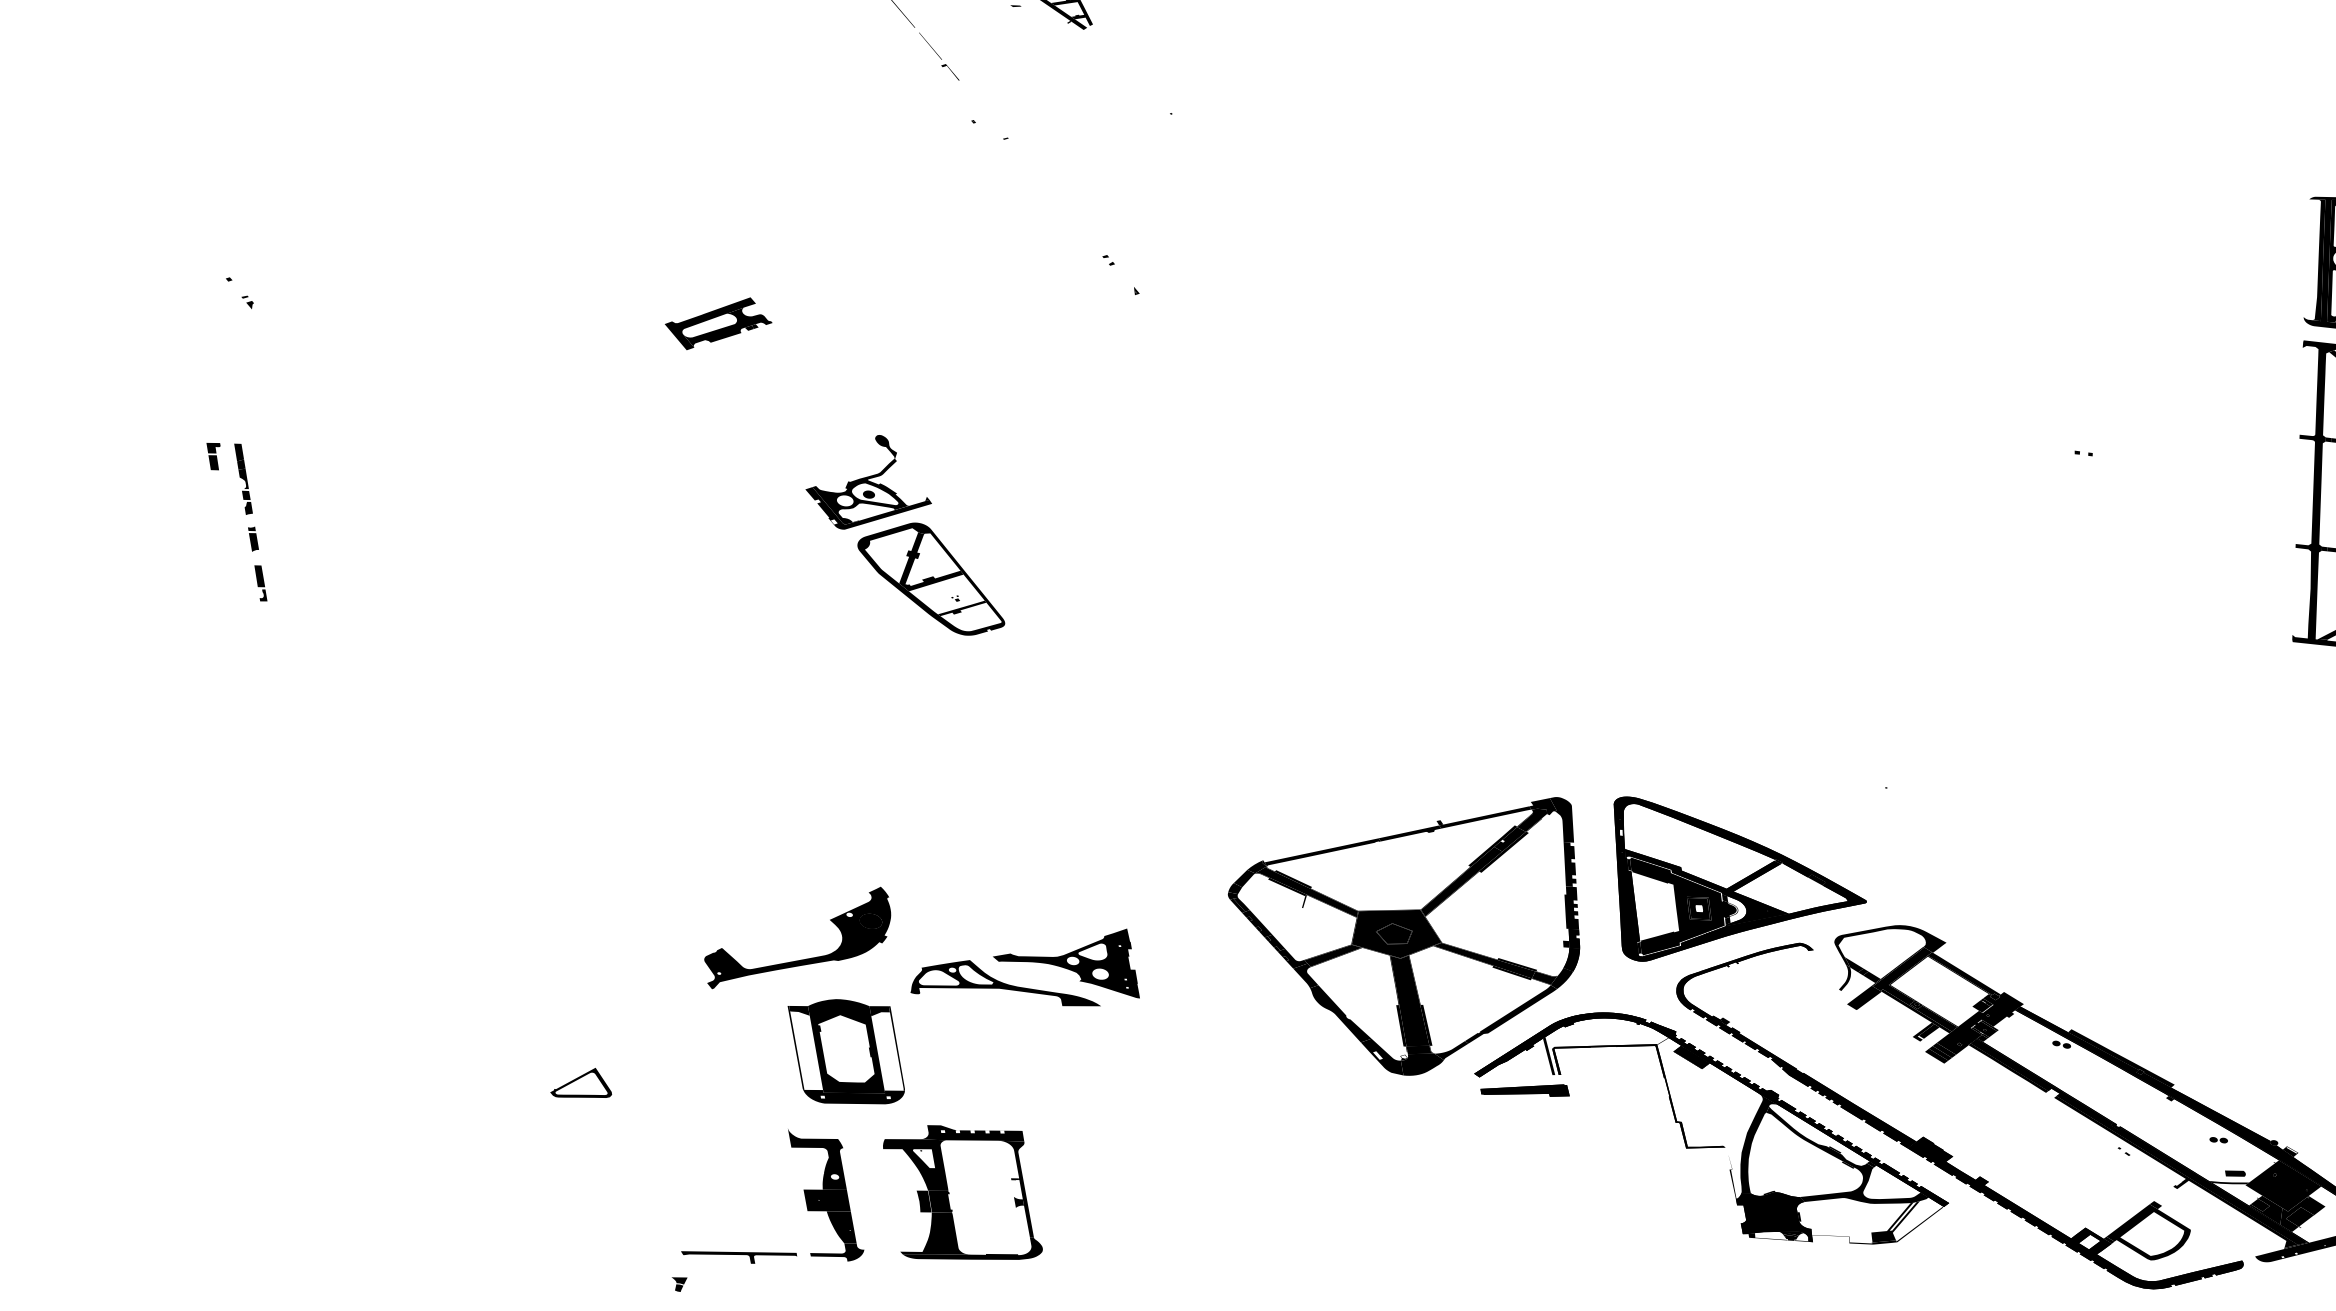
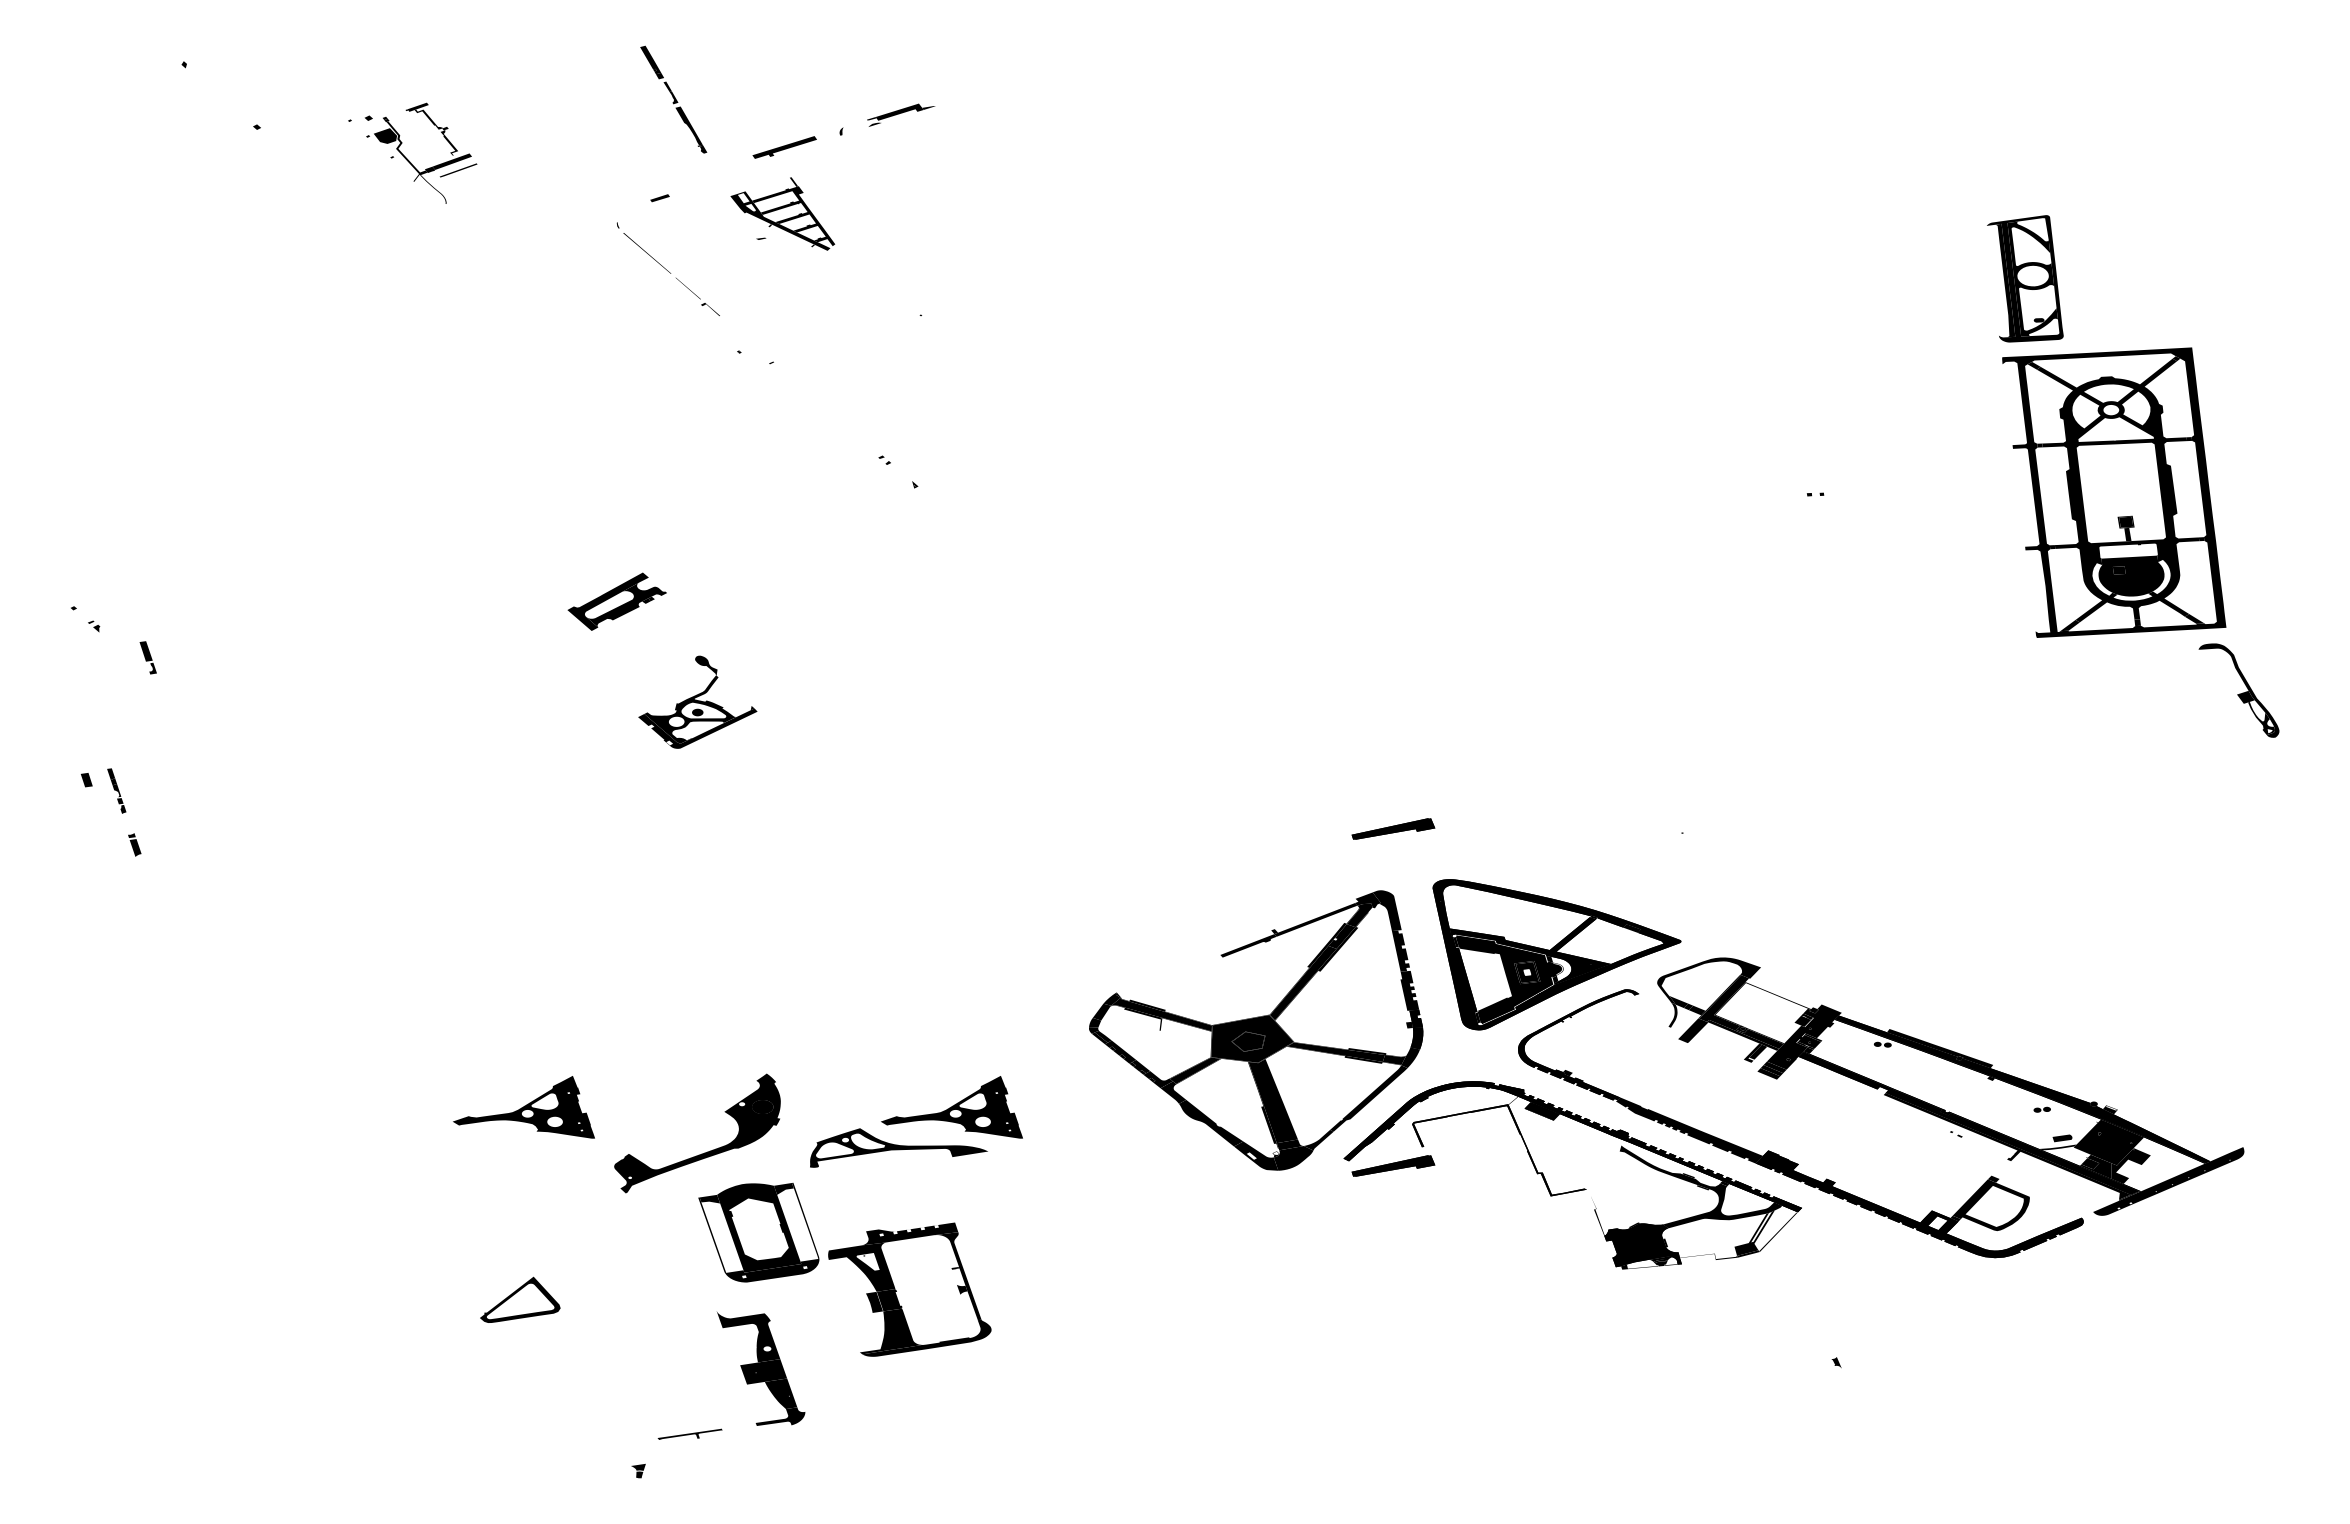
part: (717, 323) -> (616, 601), moved
fill: (212, 447) -> (83, 766), removed
part: (243, 478) -> (116, 790), size x0.7
part: (932, 577) -> (768, 779), removed
part: (260, 582) -> (147, 657), moved
part: (1582, 734) -> (1393, 828), added
fill: (1322, 851) -> (1170, 975), removed
part: (618, 881) -> (523, 1107), added
fill: (1964, 973) -> (1782, 993), removed
fill: (1421, 1004) -> (1284, 1102), removed
fill: (1548, 1056) -> (1409, 1131), removed
fill: (2008, 1067) -> (1836, 1073), removed
part: (582, 1083) -> (519, 1299), size x1.4
fill: (1842, 1102) -> (1688, 1130), removed
fill: (1756, 1144) -> (1615, 1182), removed
part: (963, 1193) -> (909, 1289), moved
fill: (2299, 1217) -> (2128, 1169), removed
part: (738, 1254) -> (689, 1434), size x0.6

